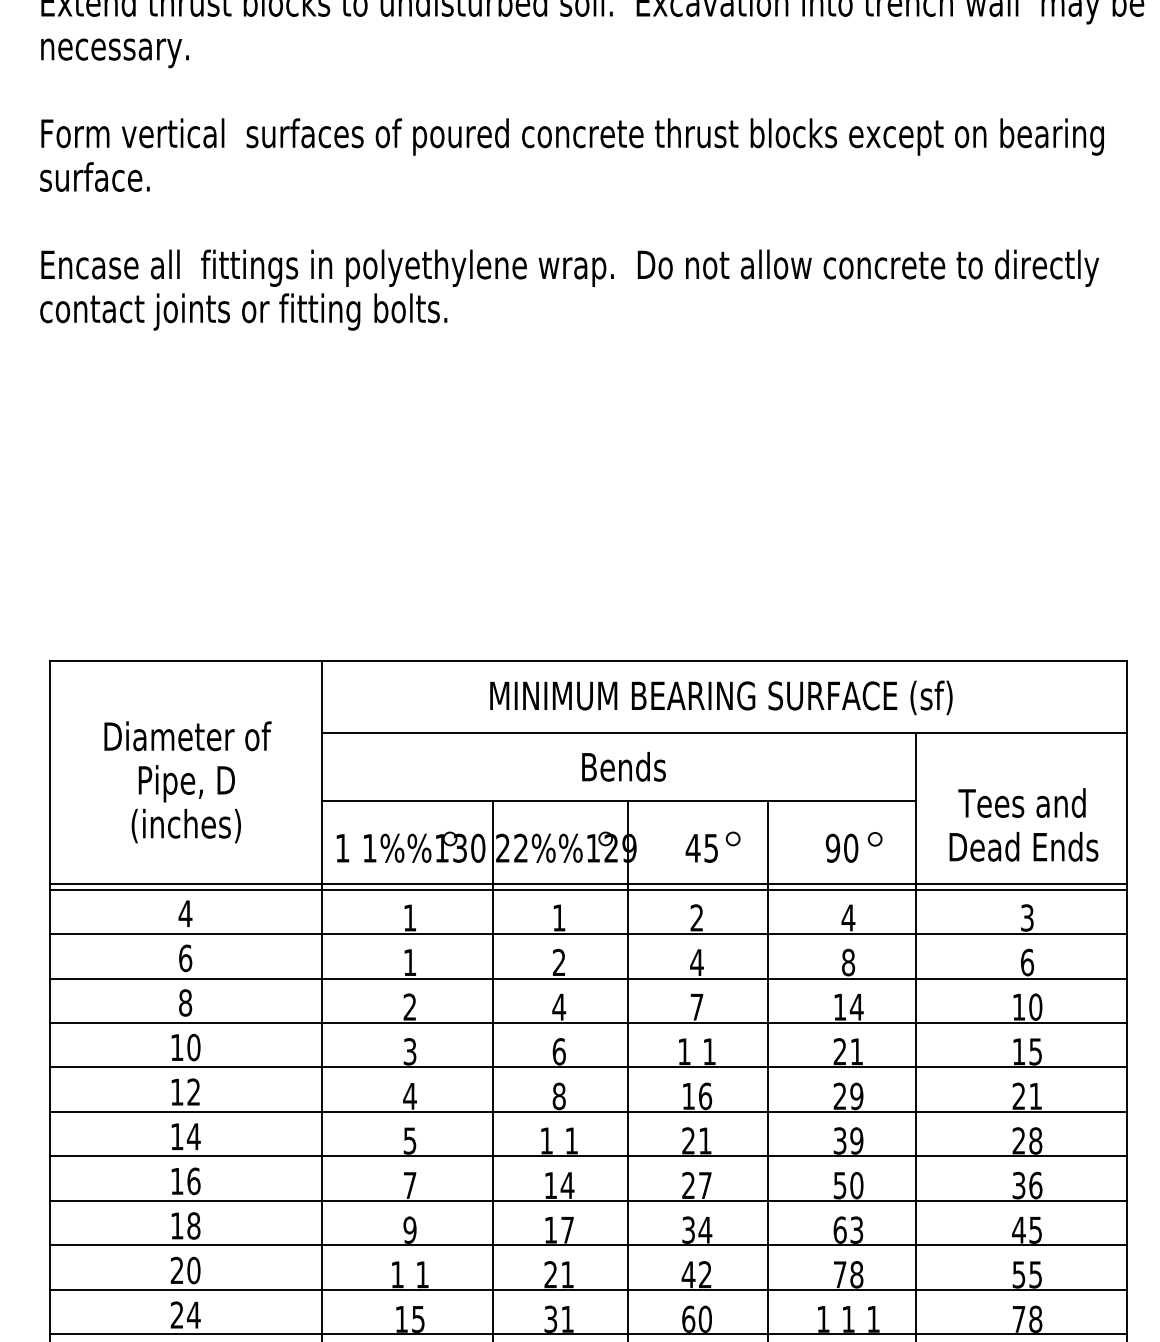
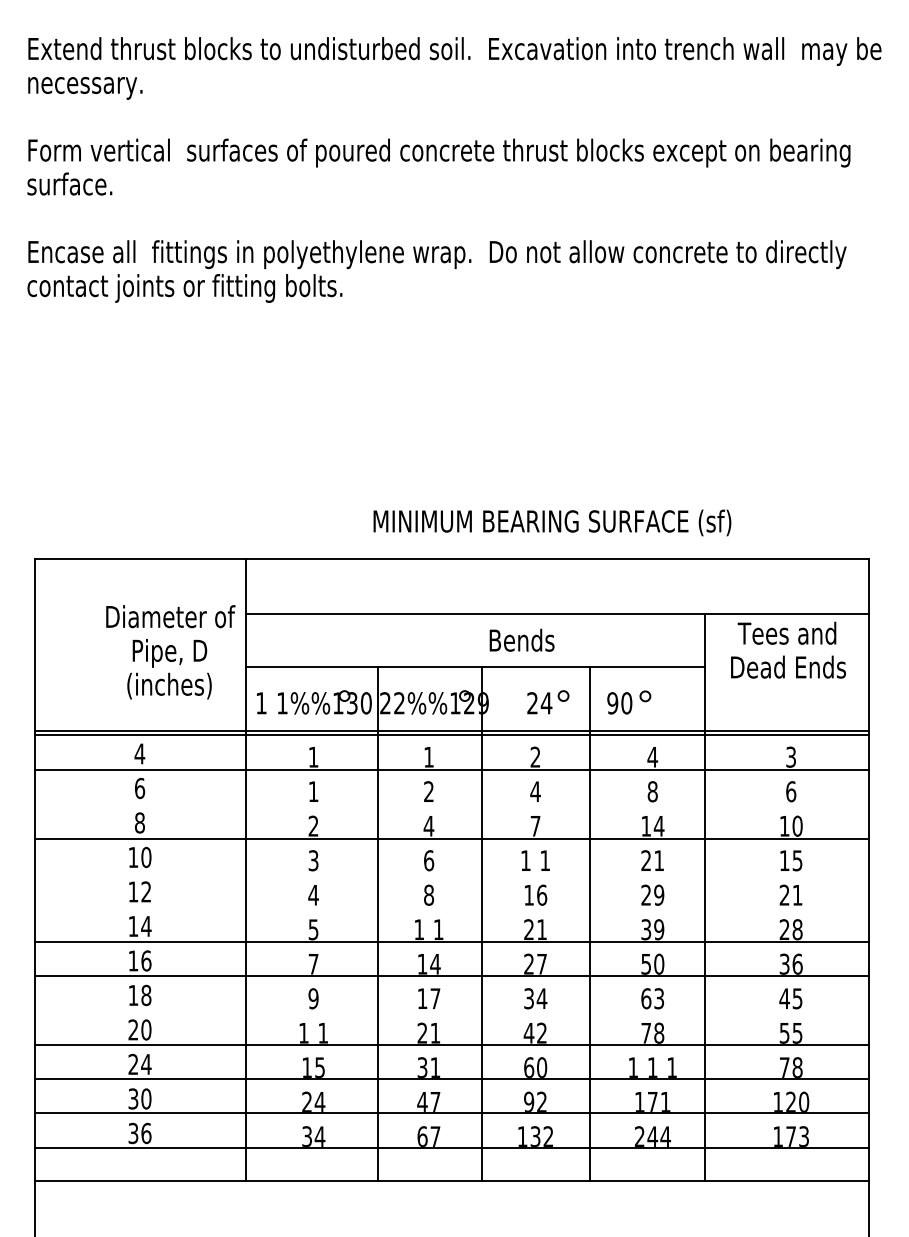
text: (721, 697) -> (552, 522), moved
text: (623, 765) -> (521, 639), moved
text: (187, 782) -> (170, 652), moved
text: (1023, 823) -> (788, 649), moved
part: (854, 847) -> (629, 702), moved
text: (702, 848) -> (539, 703), 45 -> 24
line: (588, 979) -> (451, 804), removed
line: (588, 1066) -> (451, 872), removed
line: (588, 1112) -> (451, 907), removed
line: (588, 1245) -> (451, 1010), removed

